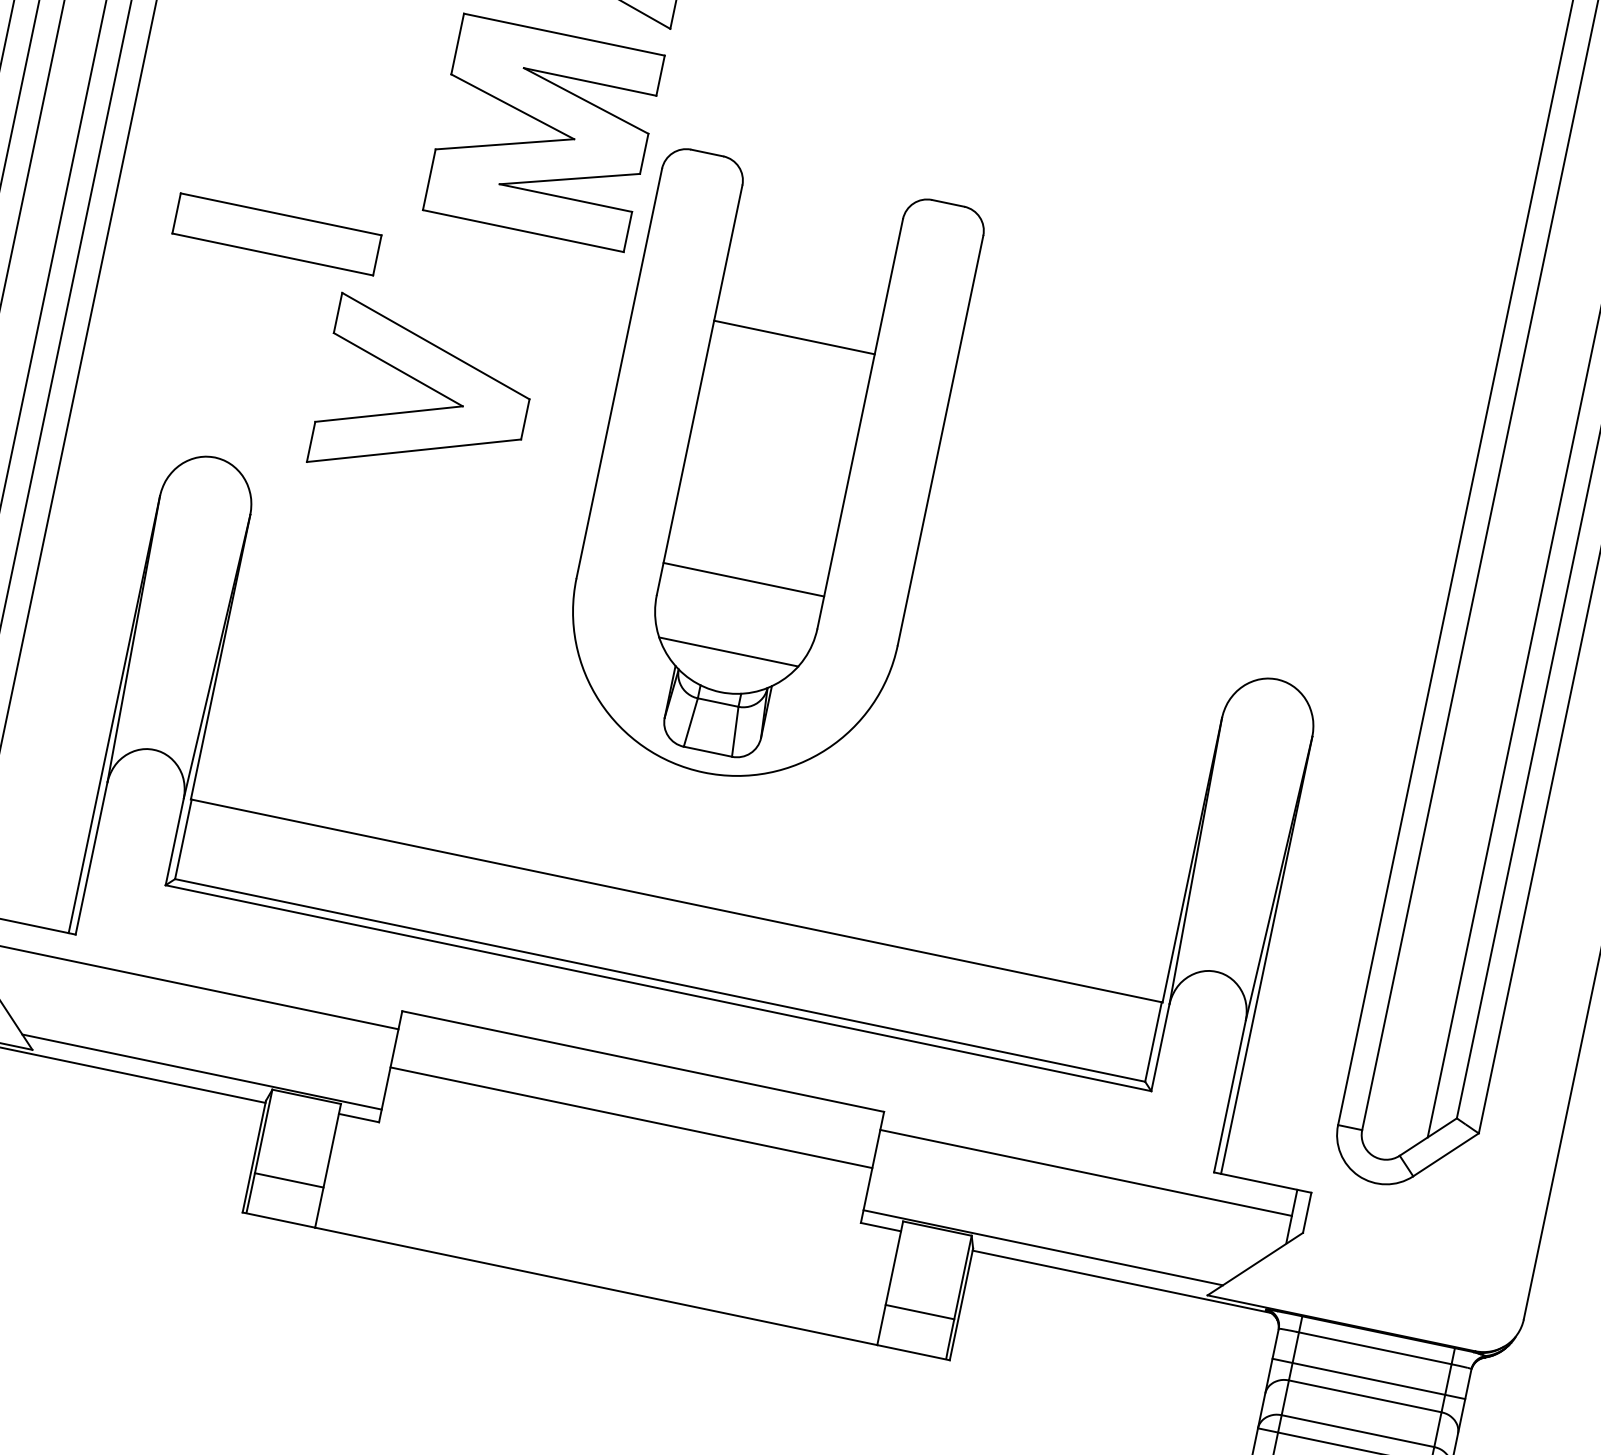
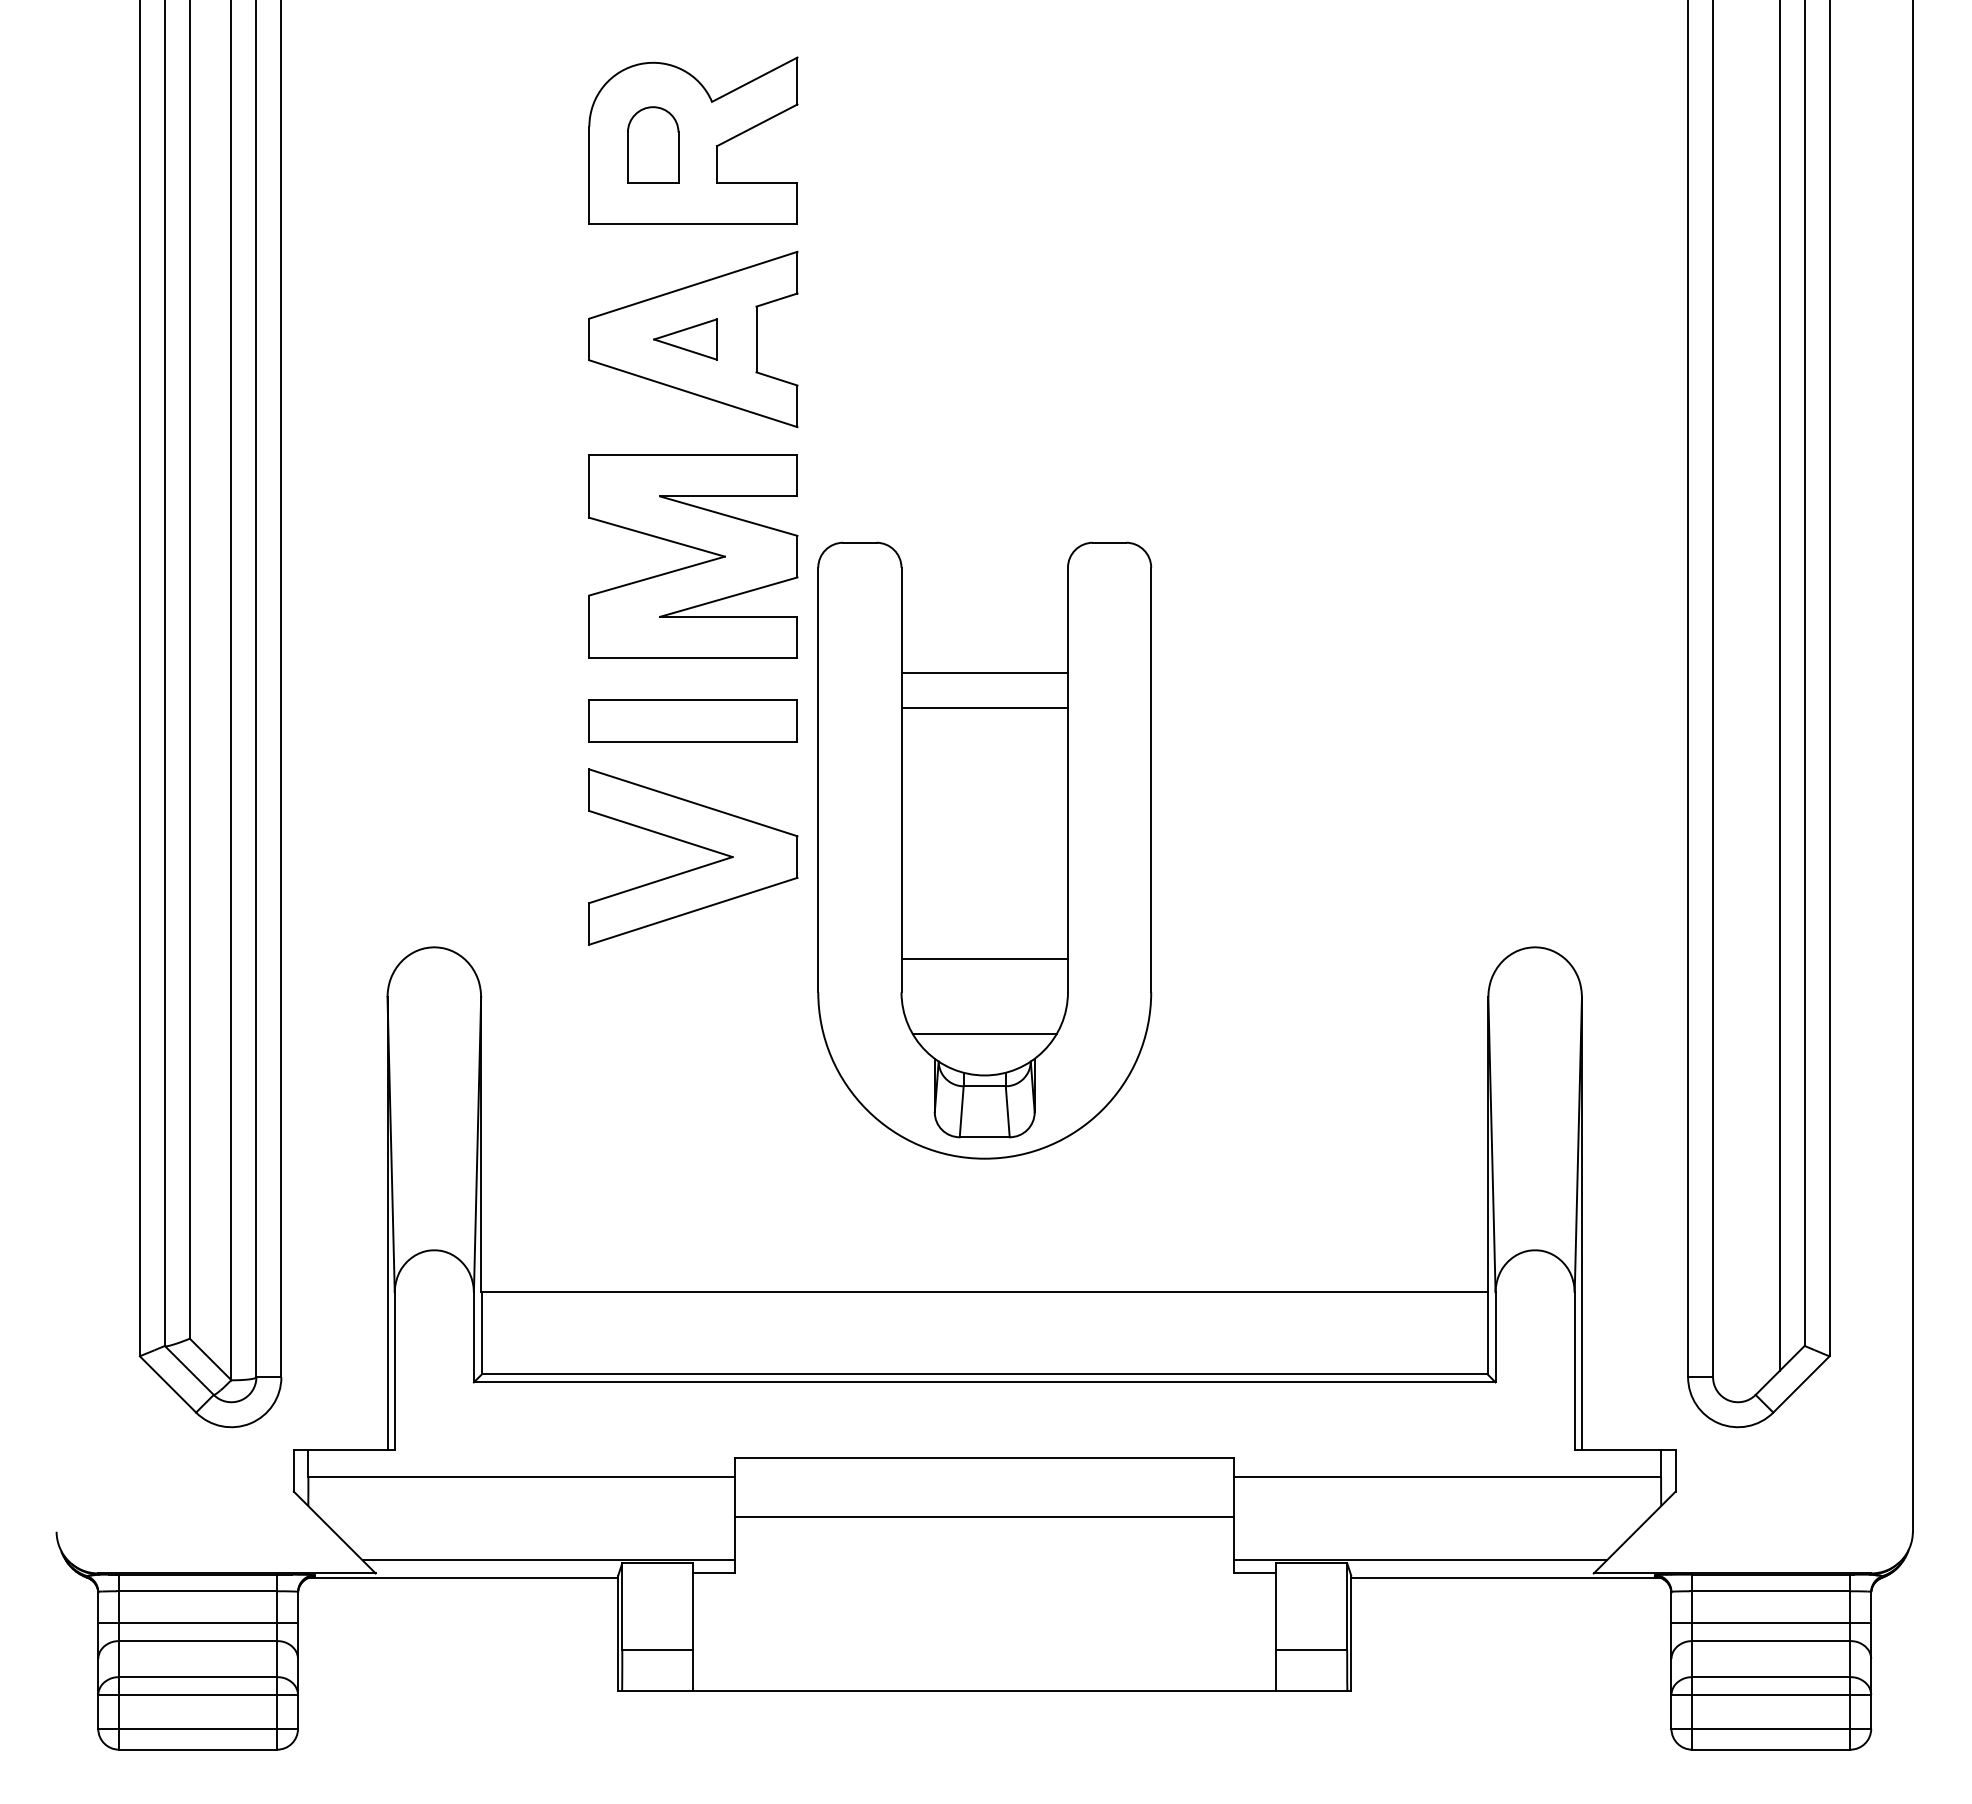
part: (276, 233) -> (692, 720), moved
line: (801, 303) -> (984, 672), added
part: (429, 388) -> (695, 846), moved

